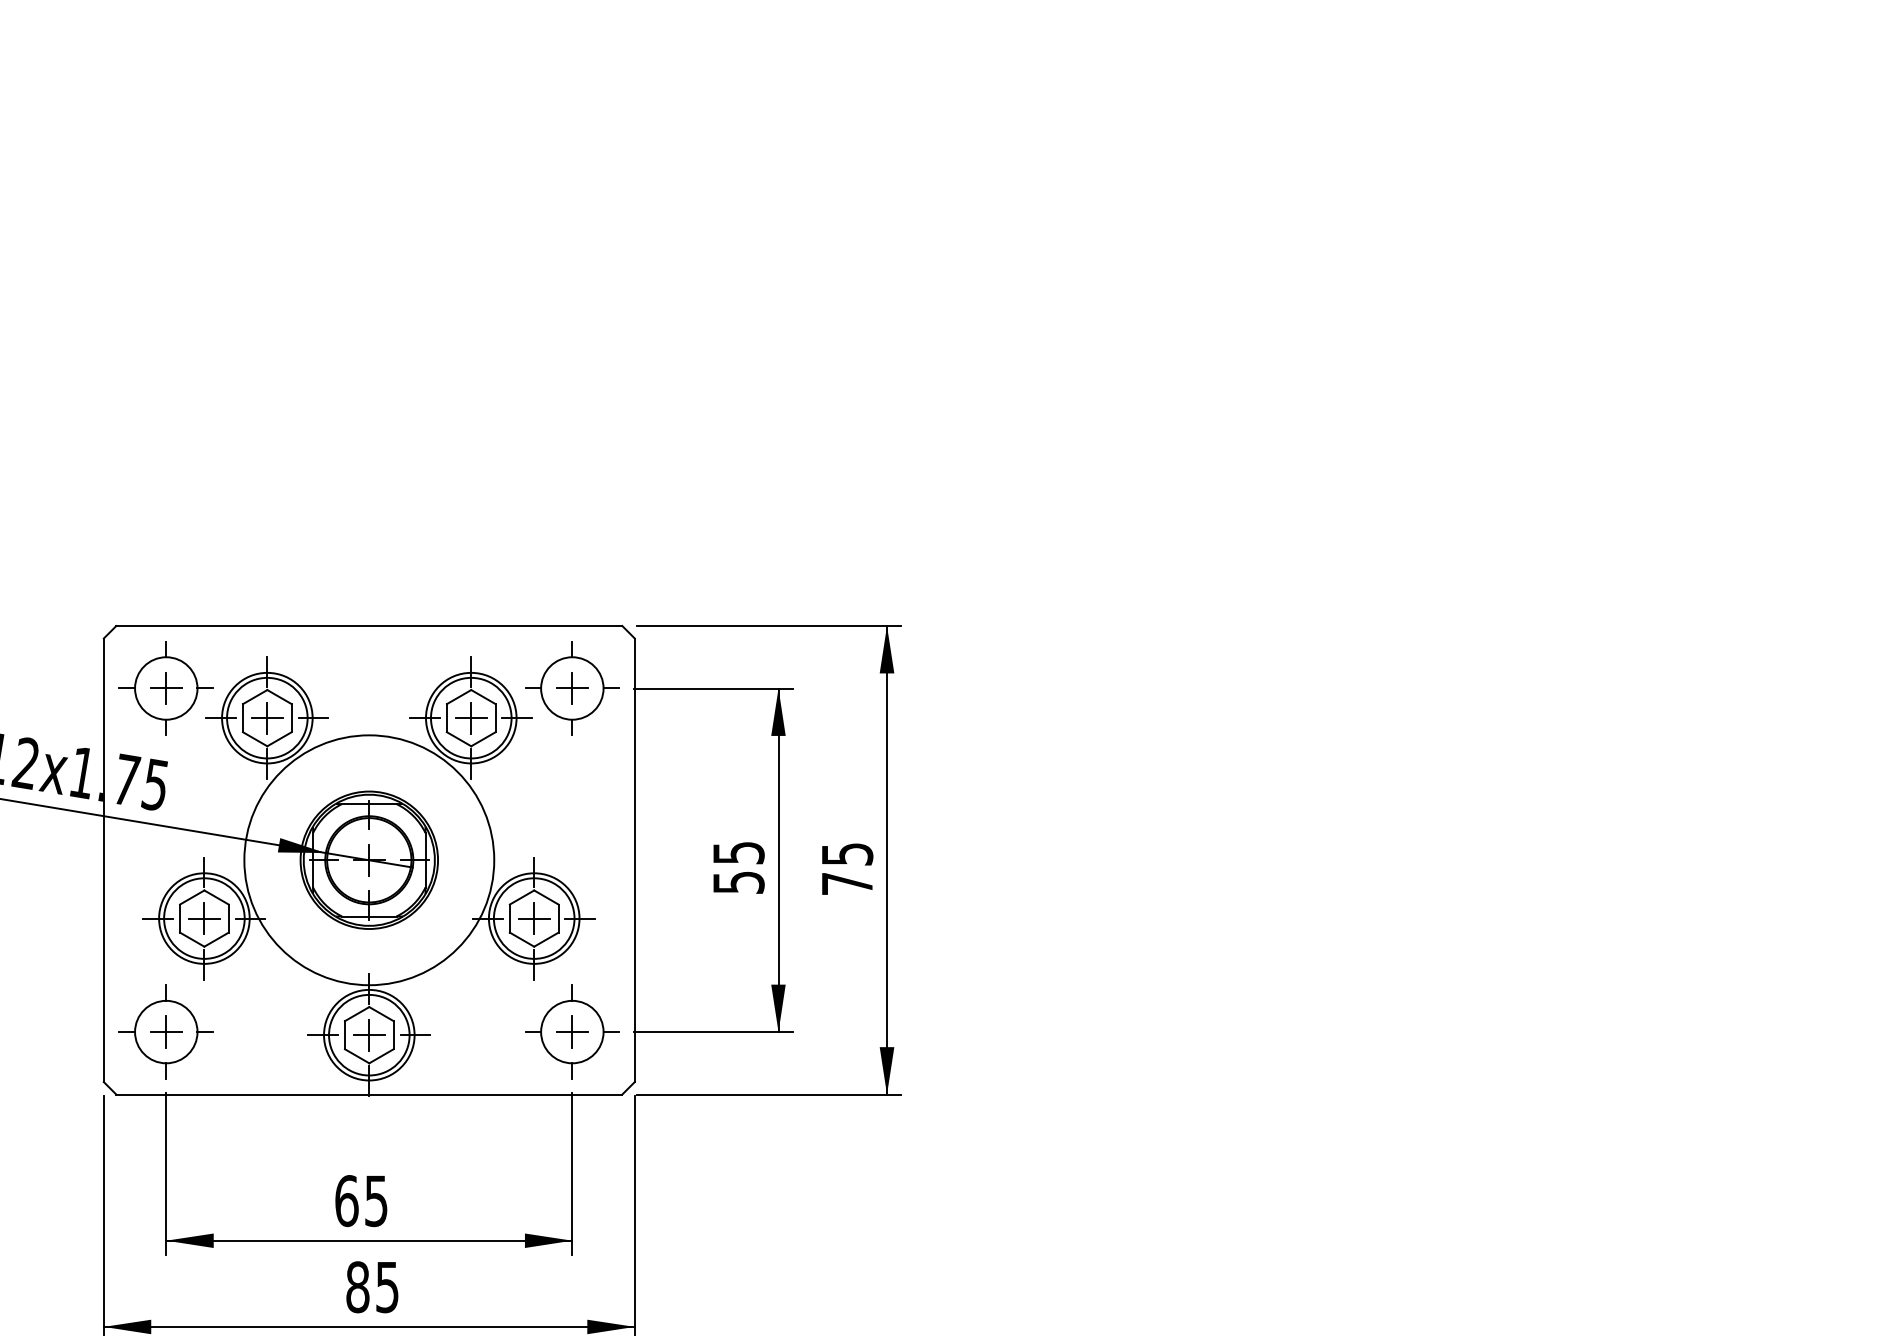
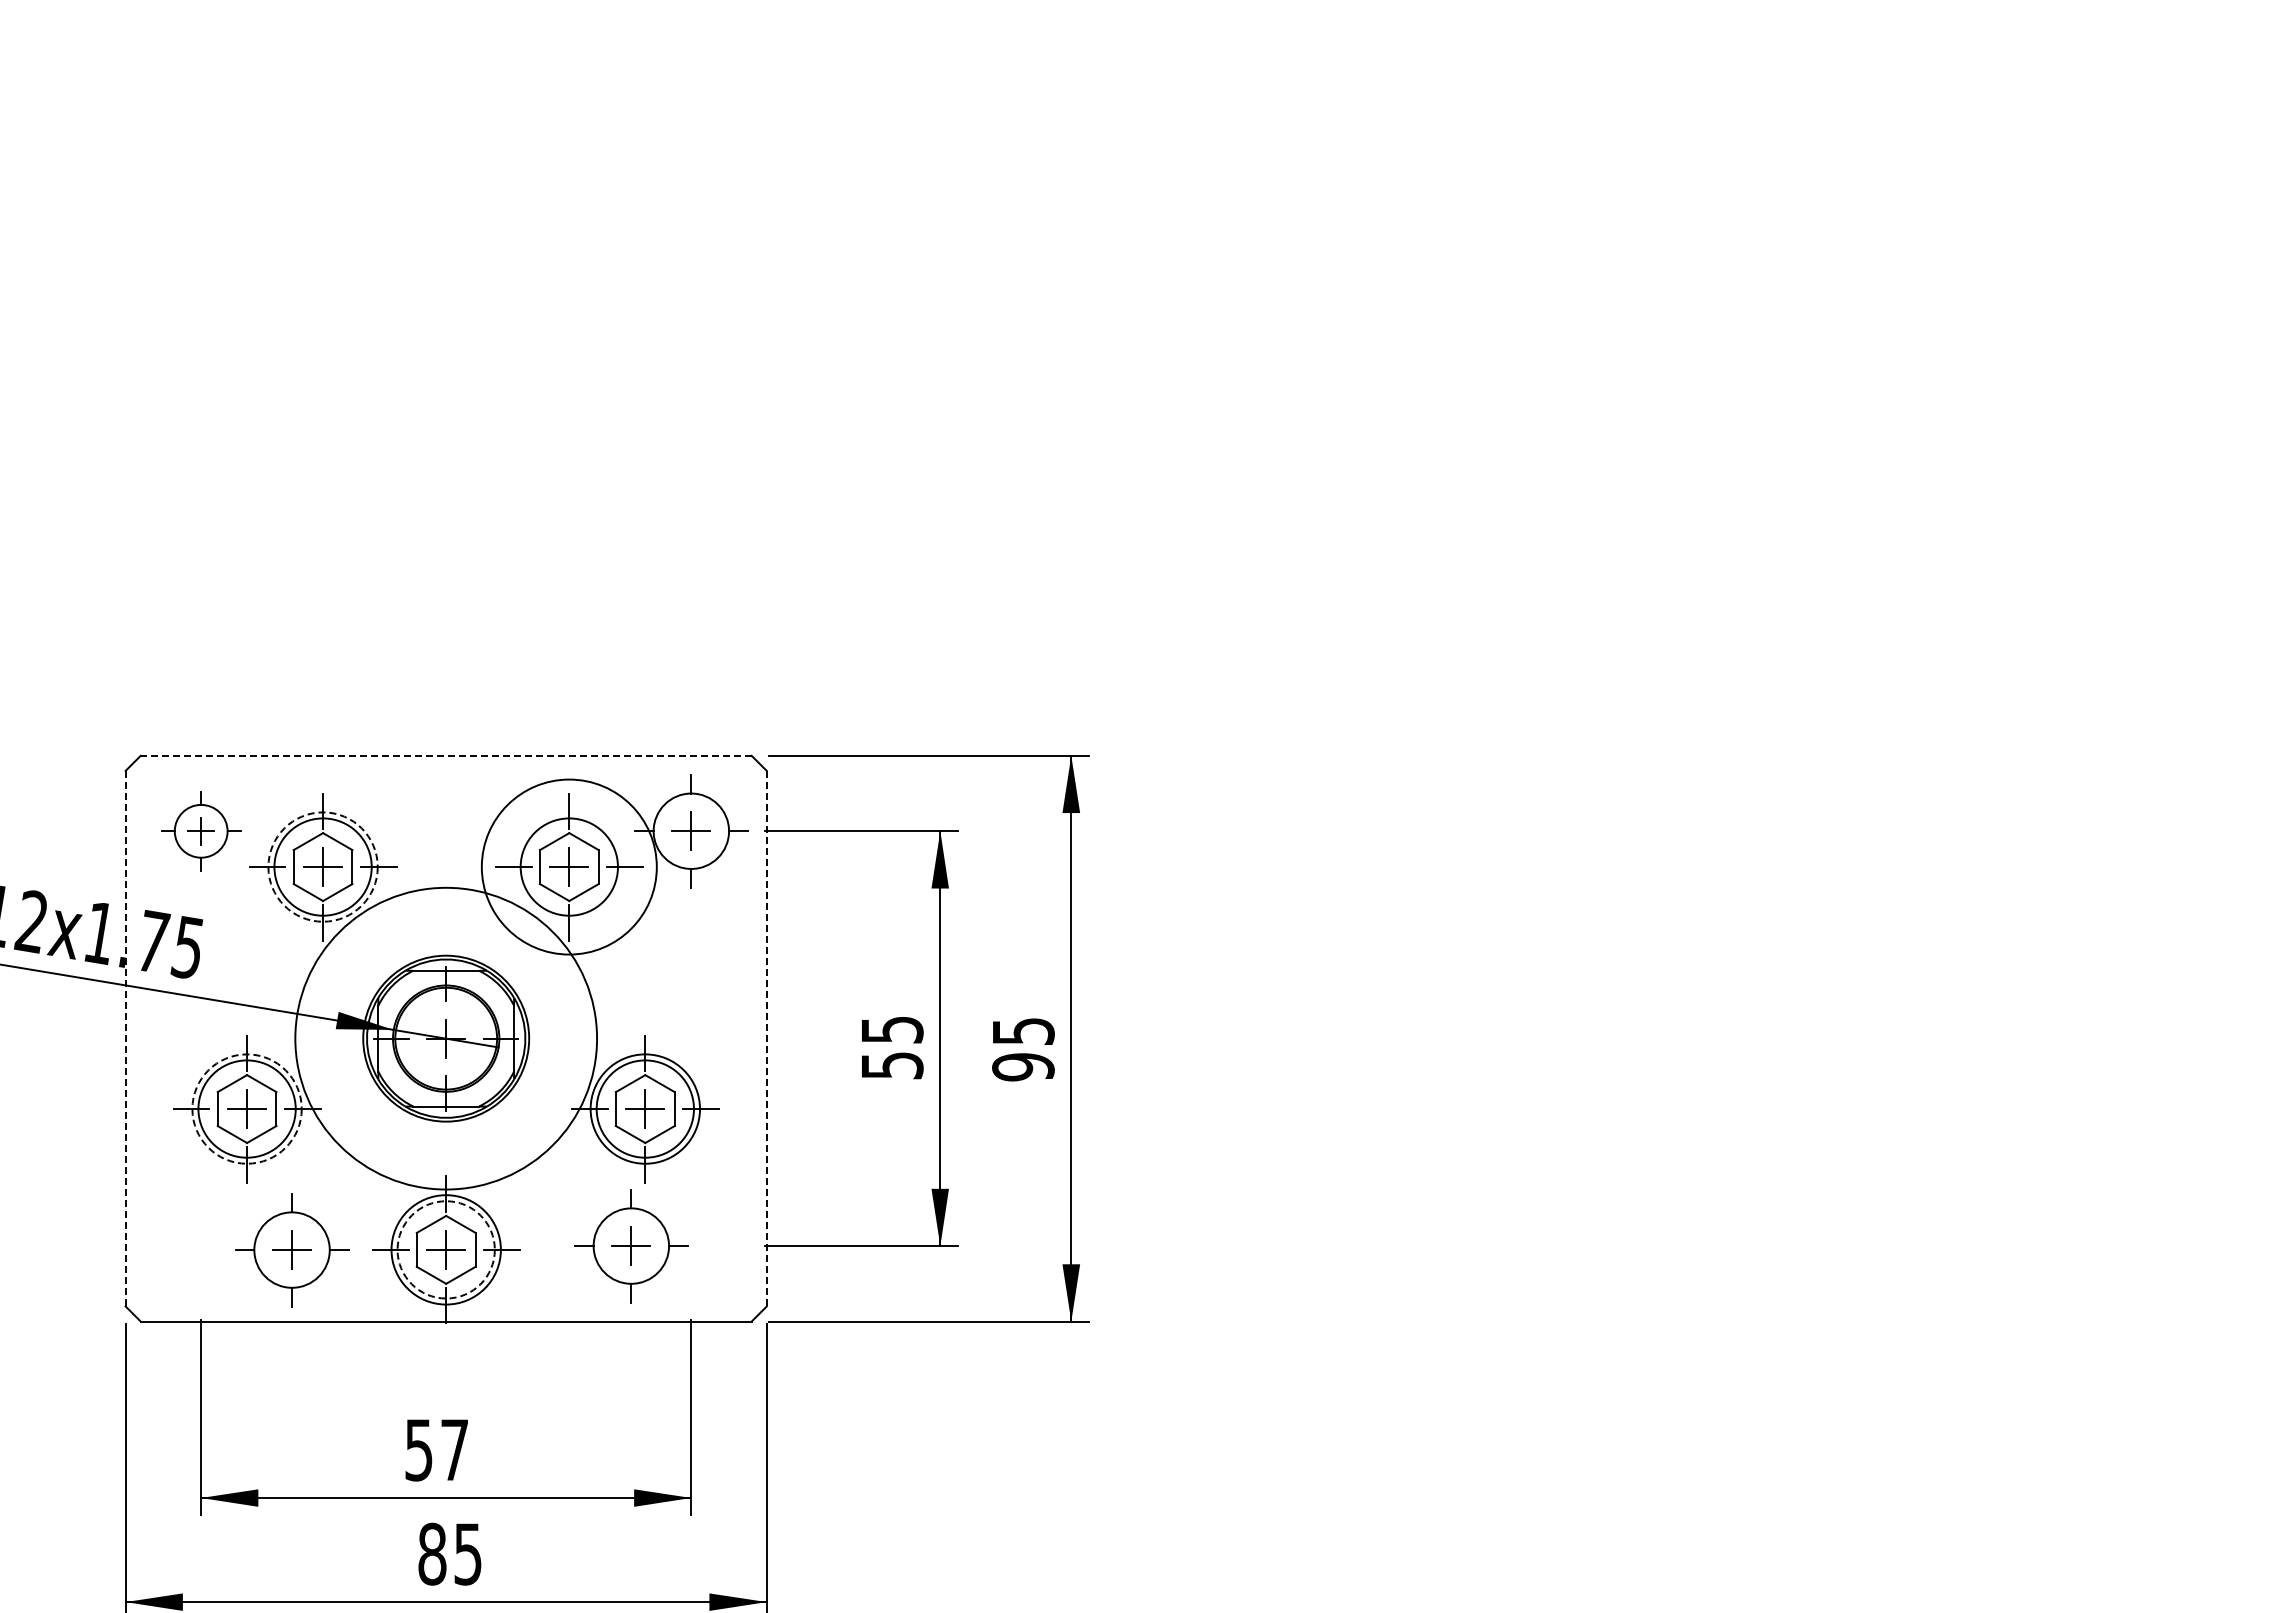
line: (368, 625) -> (445, 755), solid -> dashed
part: (166, 688) -> (201, 831), size x0.7
circle: (266, 717) -> (322, 866), solid -> dashed
circle: (471, 717) -> (569, 866), size x1.6
line: (103, 860) -> (125, 1038), solid -> dashed
line: (634, 860) -> (766, 1038), solid -> dashed
text: (847, 884) -> (1023, 1067), 75 -> 95
circle: (203, 918) -> (246, 1108), solid -> dashed
part: (166, 1032) -> (292, 1250), moved
part: (572, 1032) -> (631, 1246), moved
circle: (368, 1034) -> (445, 1249), solid -> dashed
text: (361, 1200) -> (436, 1449), 65 -> 57

